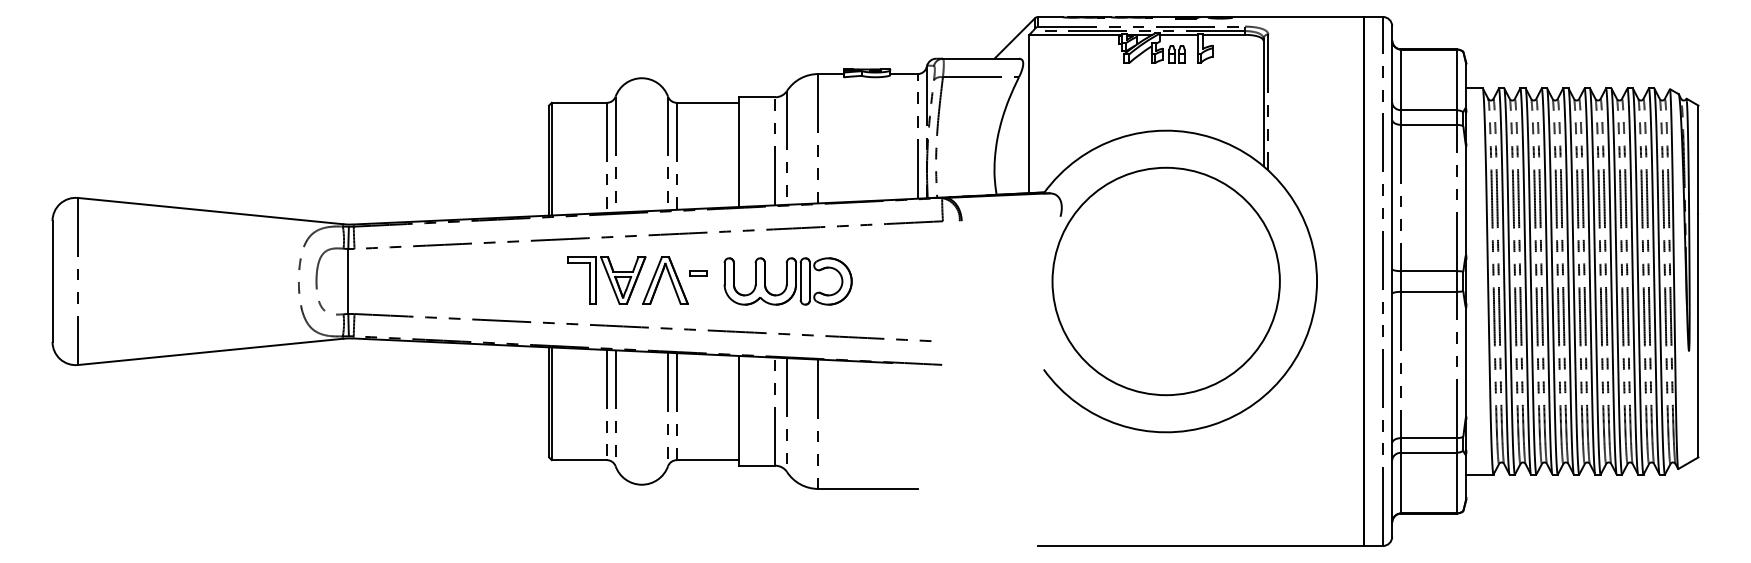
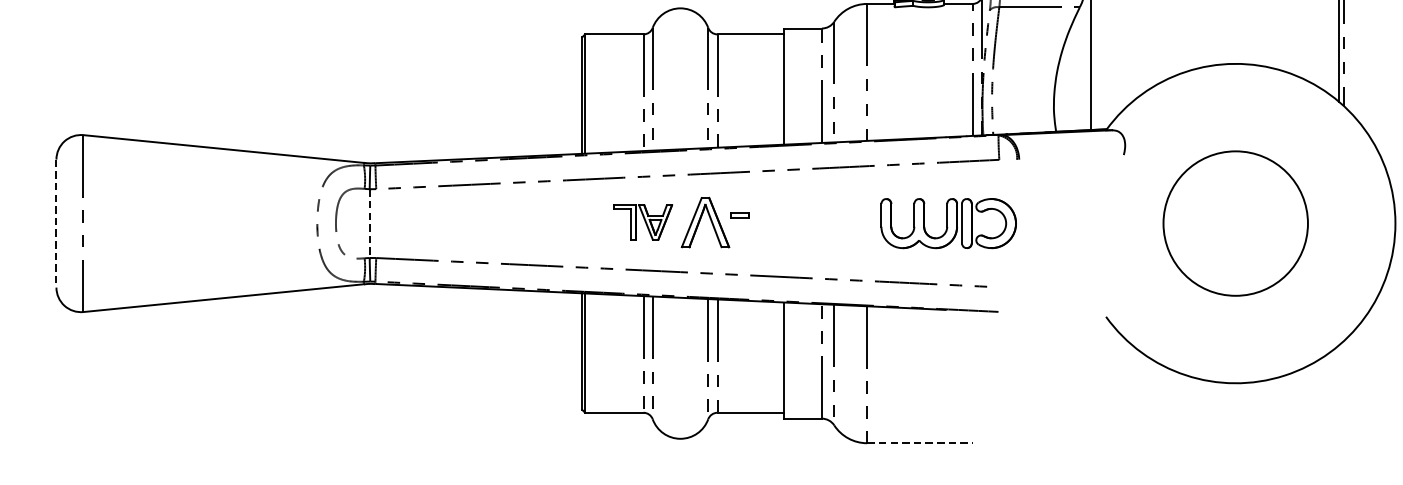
part: (606, 280) -> (643, 222), size x0.7
line: (52, 281) -> (56, 223), solid -> dashed
line: (348, 281) -> (369, 223), solid -> dashed
part: (787, 281) -> (948, 223), moved
circle: (1165, 281) -> (1234, 223), size x0.6
line: (867, 488) -> (919, 442), solid -> dashed

